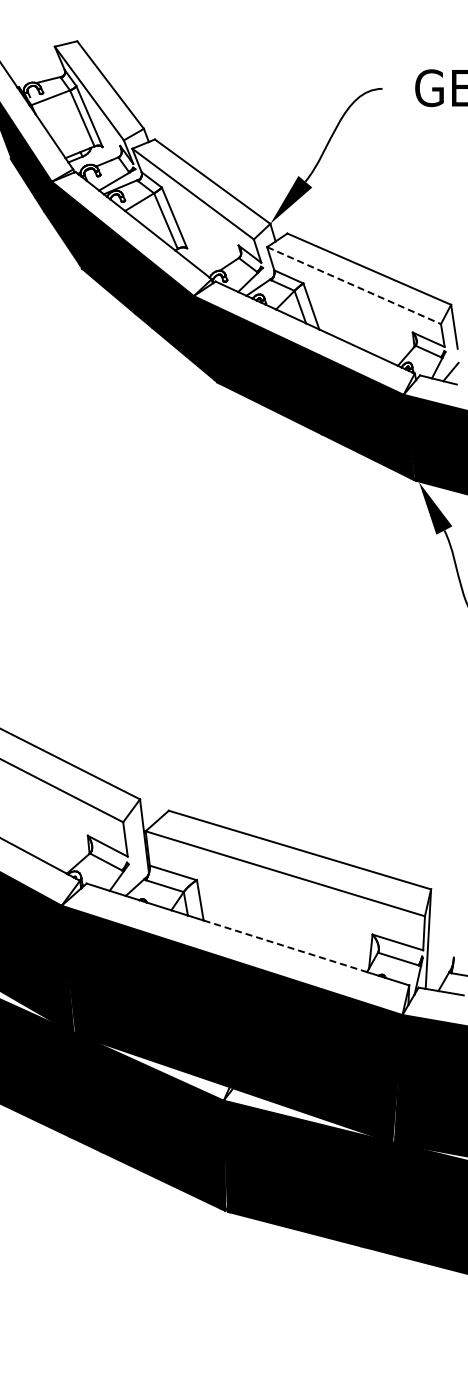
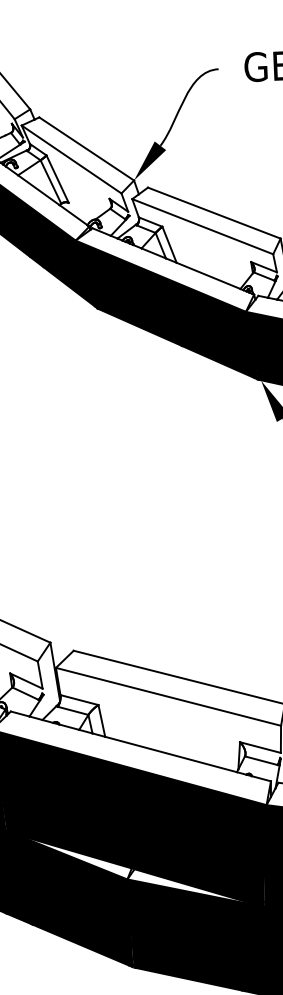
line: (354, 285) -> (203, 226), dashed -> solid
line: (285, 946) -> (171, 754), dashed -> solid

